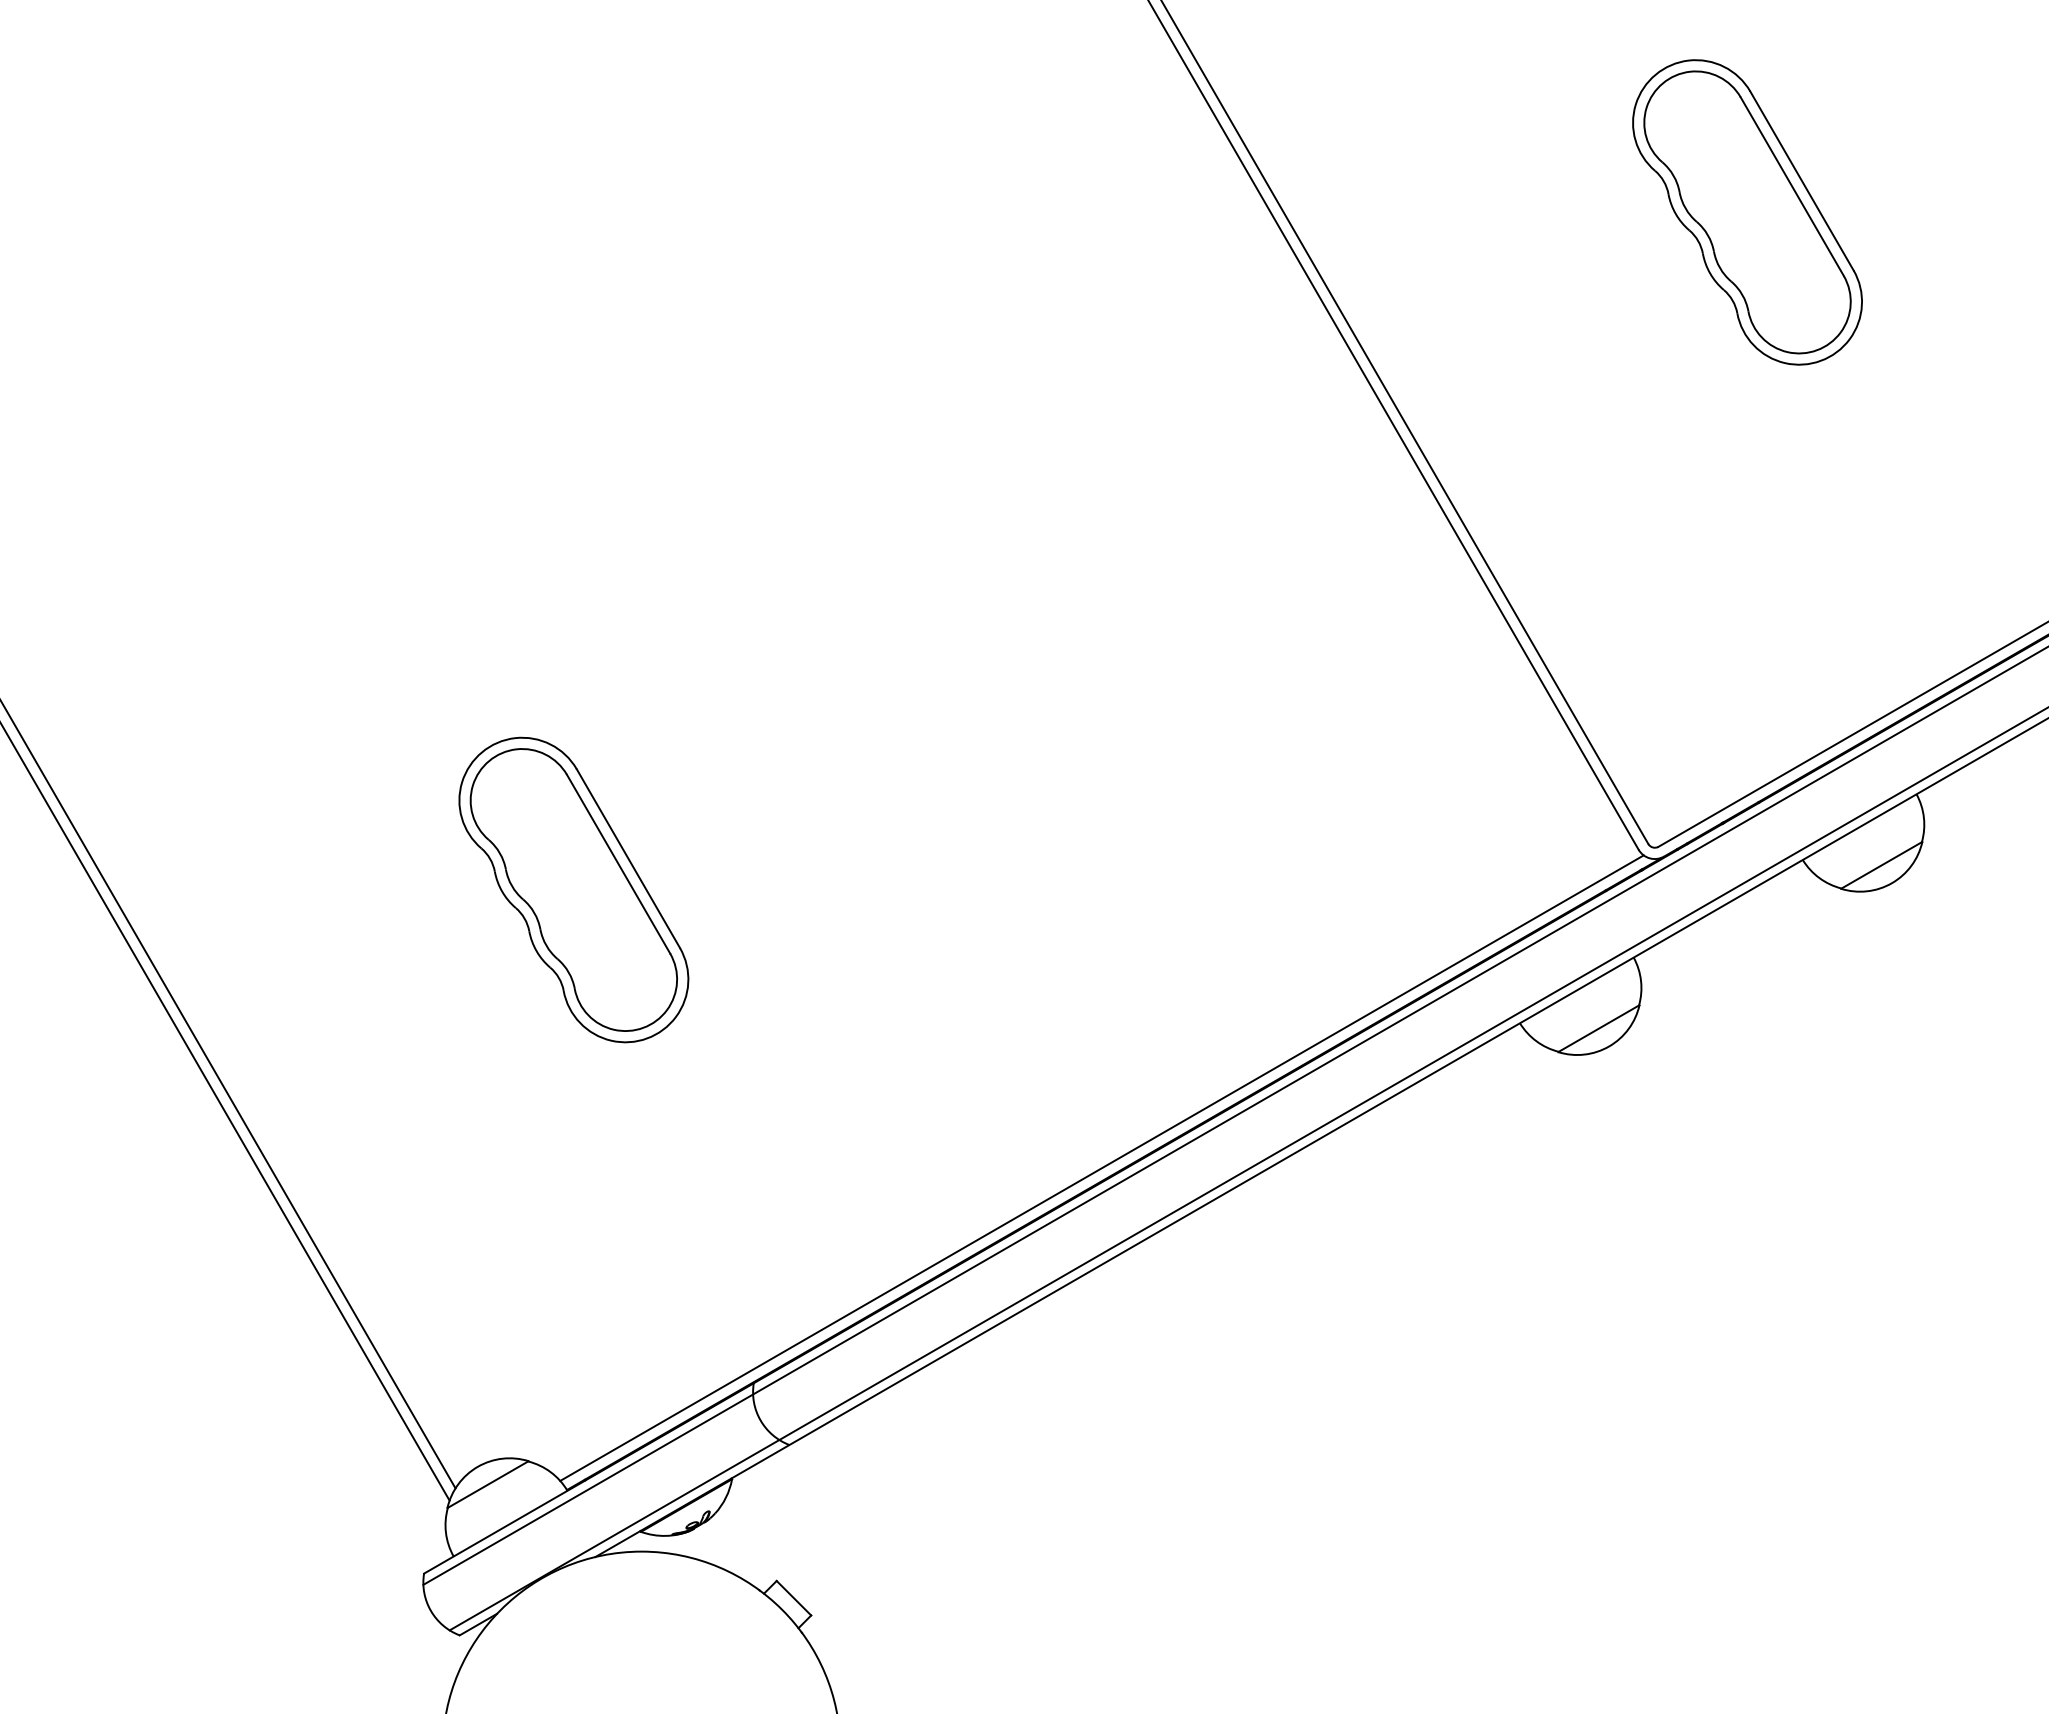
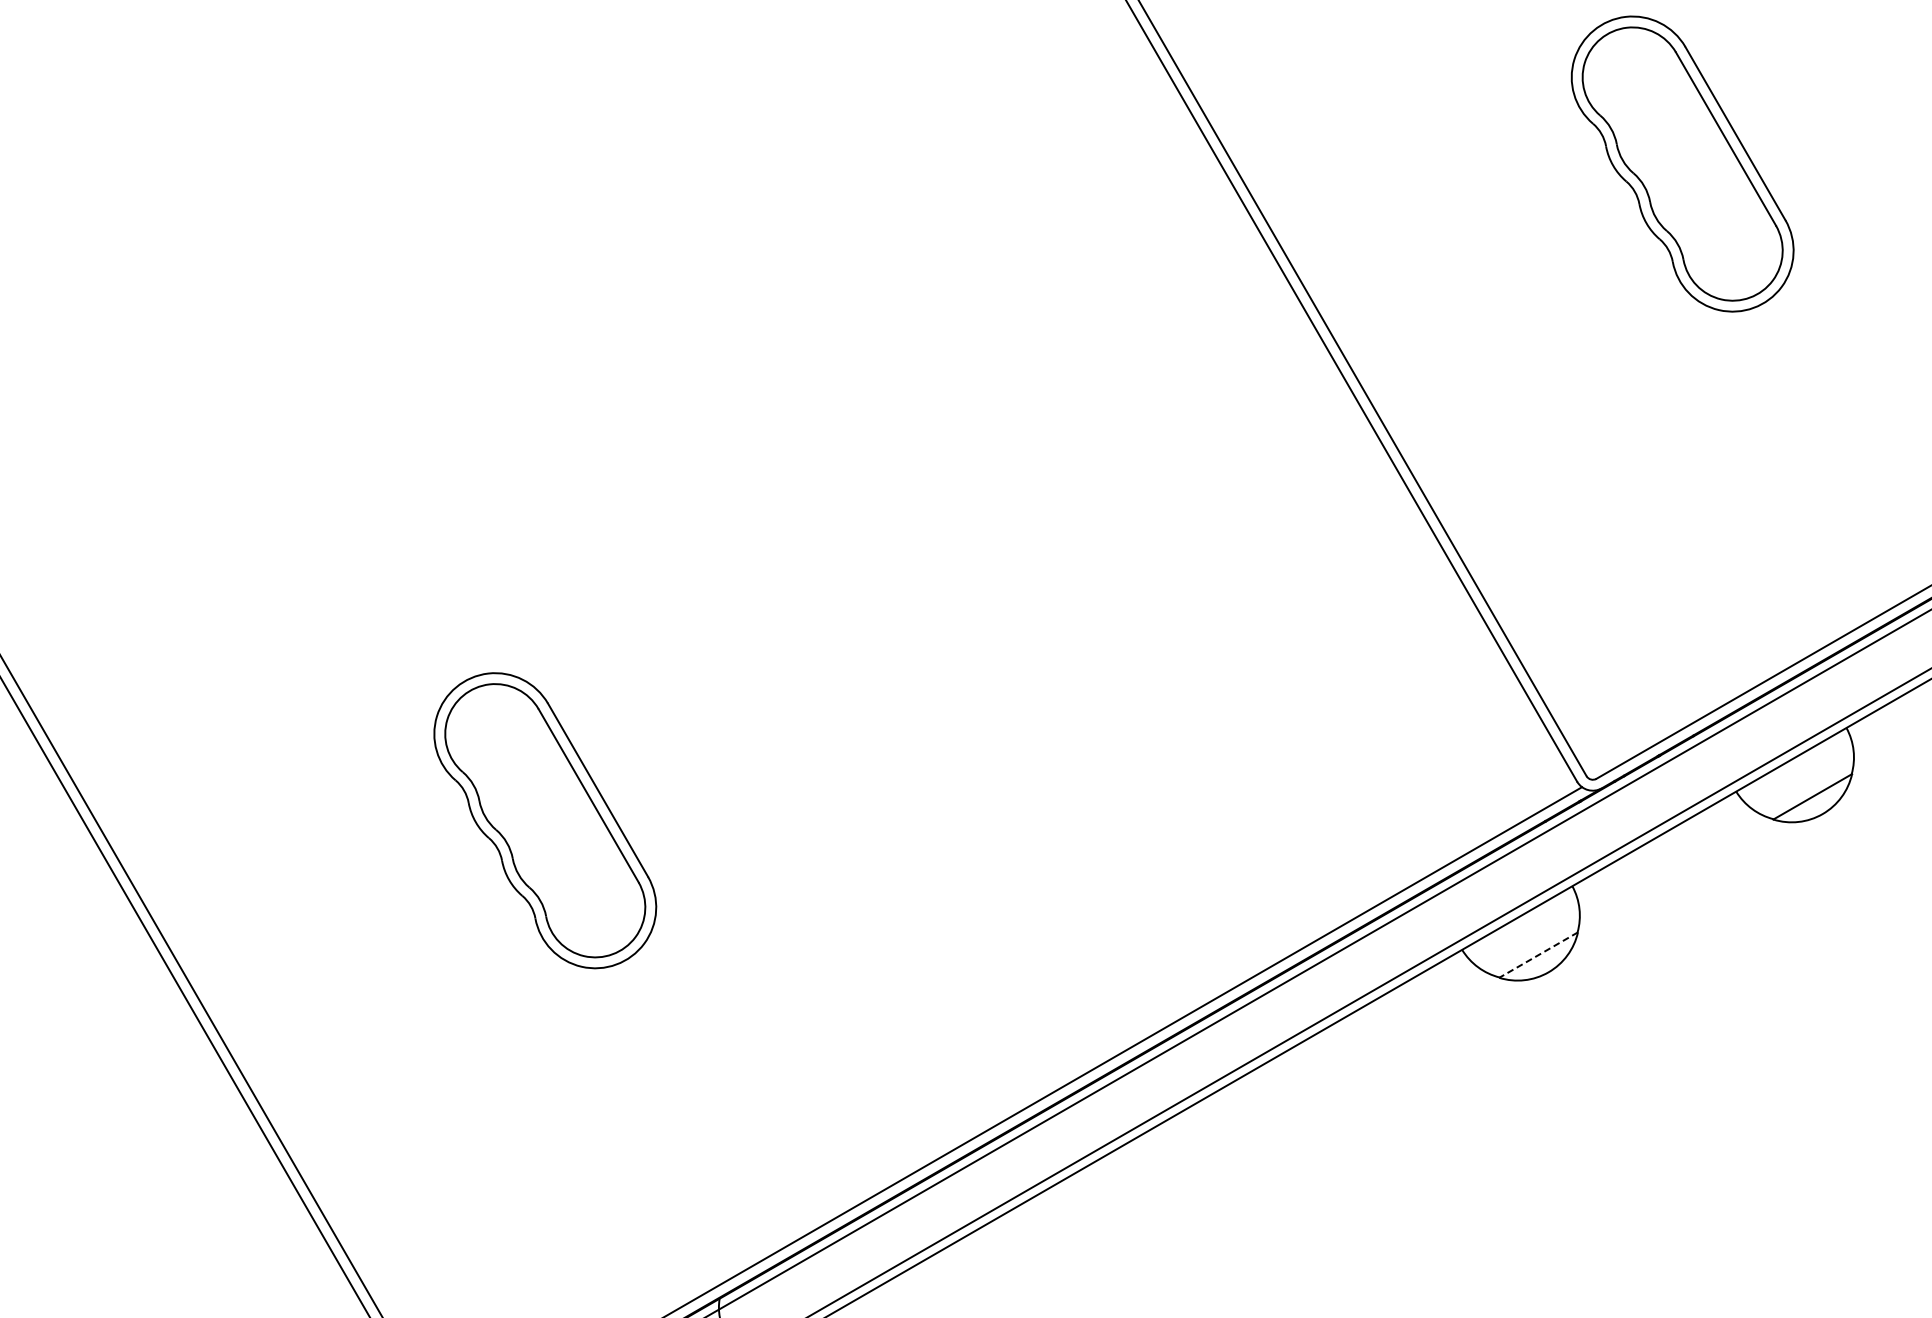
line: (1598, 1028) -> (1538, 954), solid -> dashed

